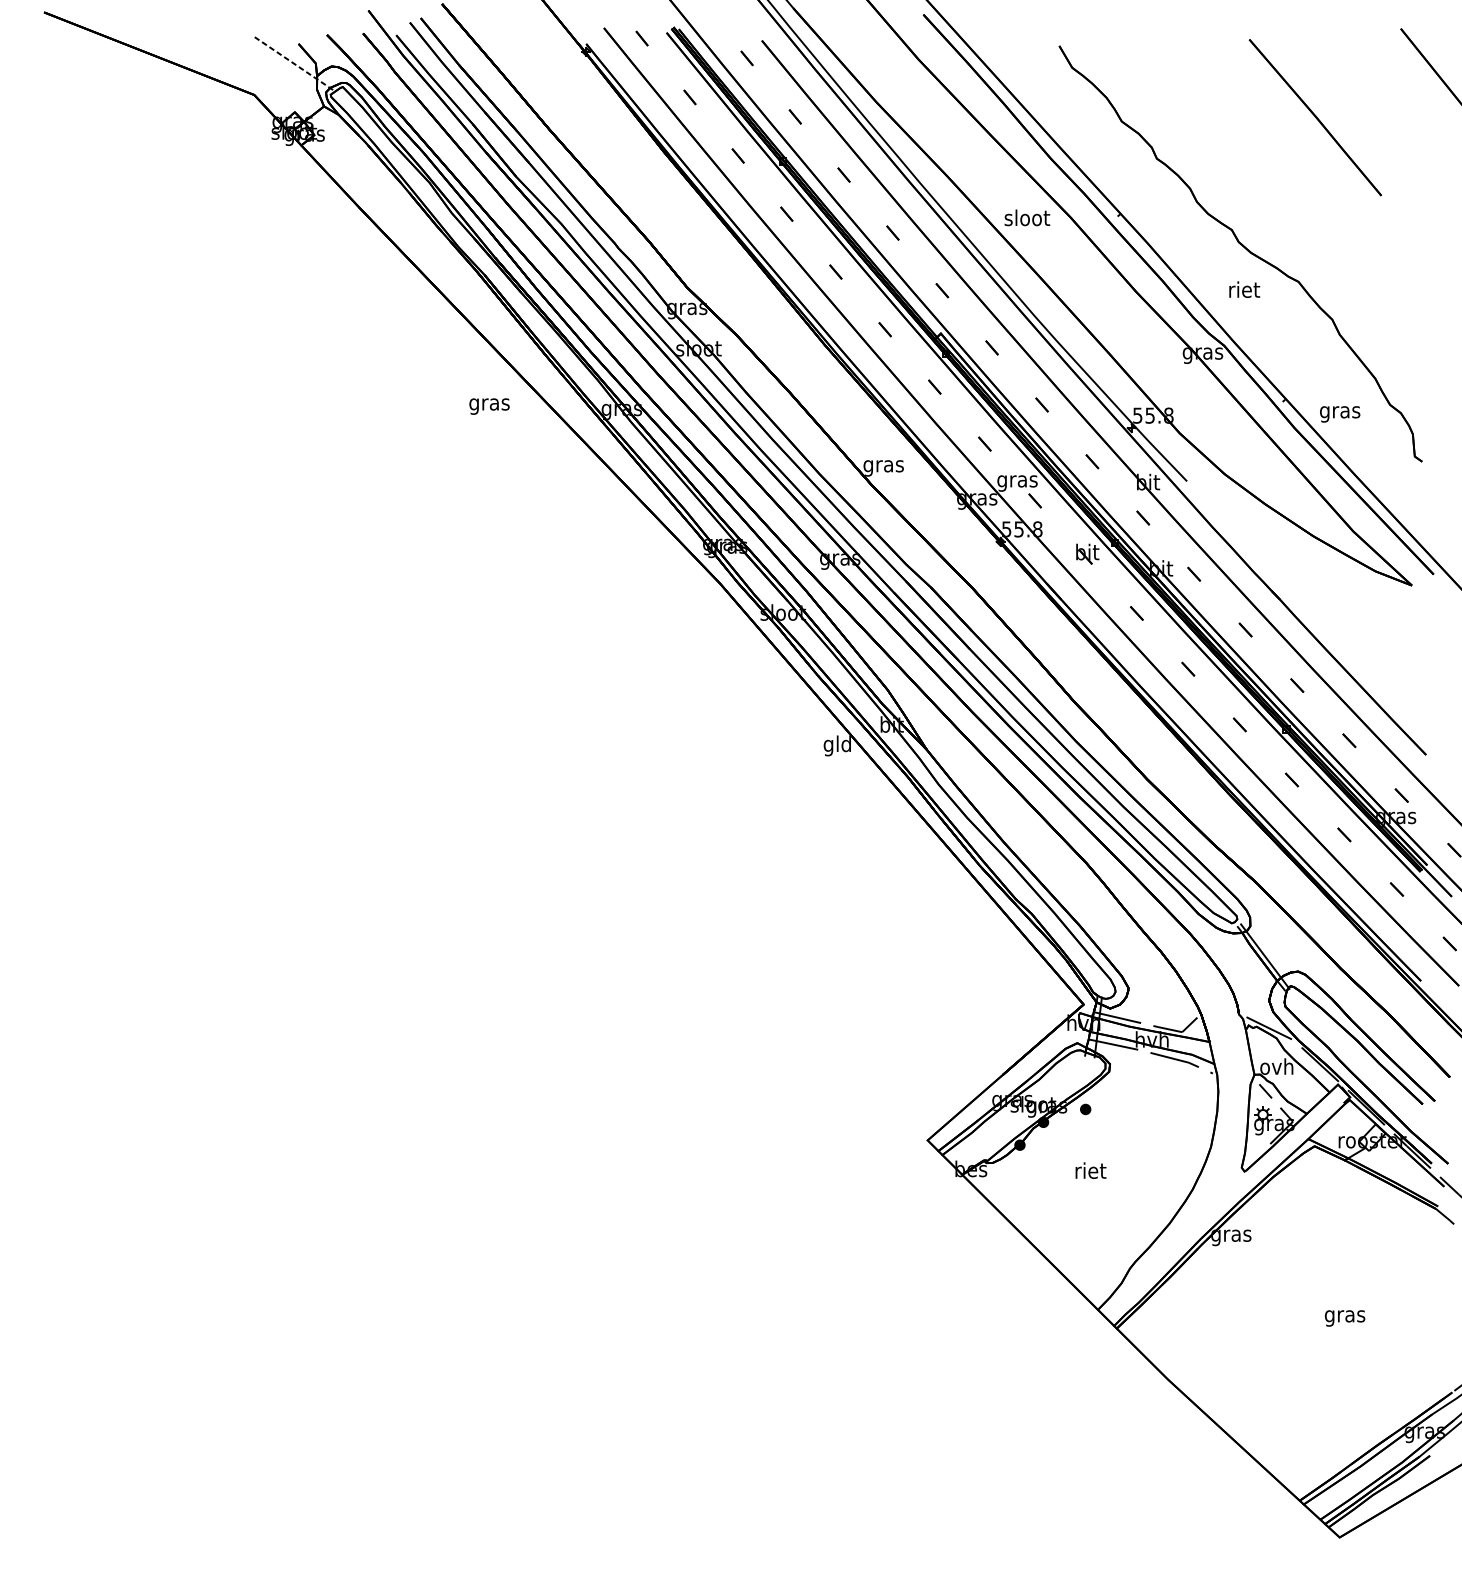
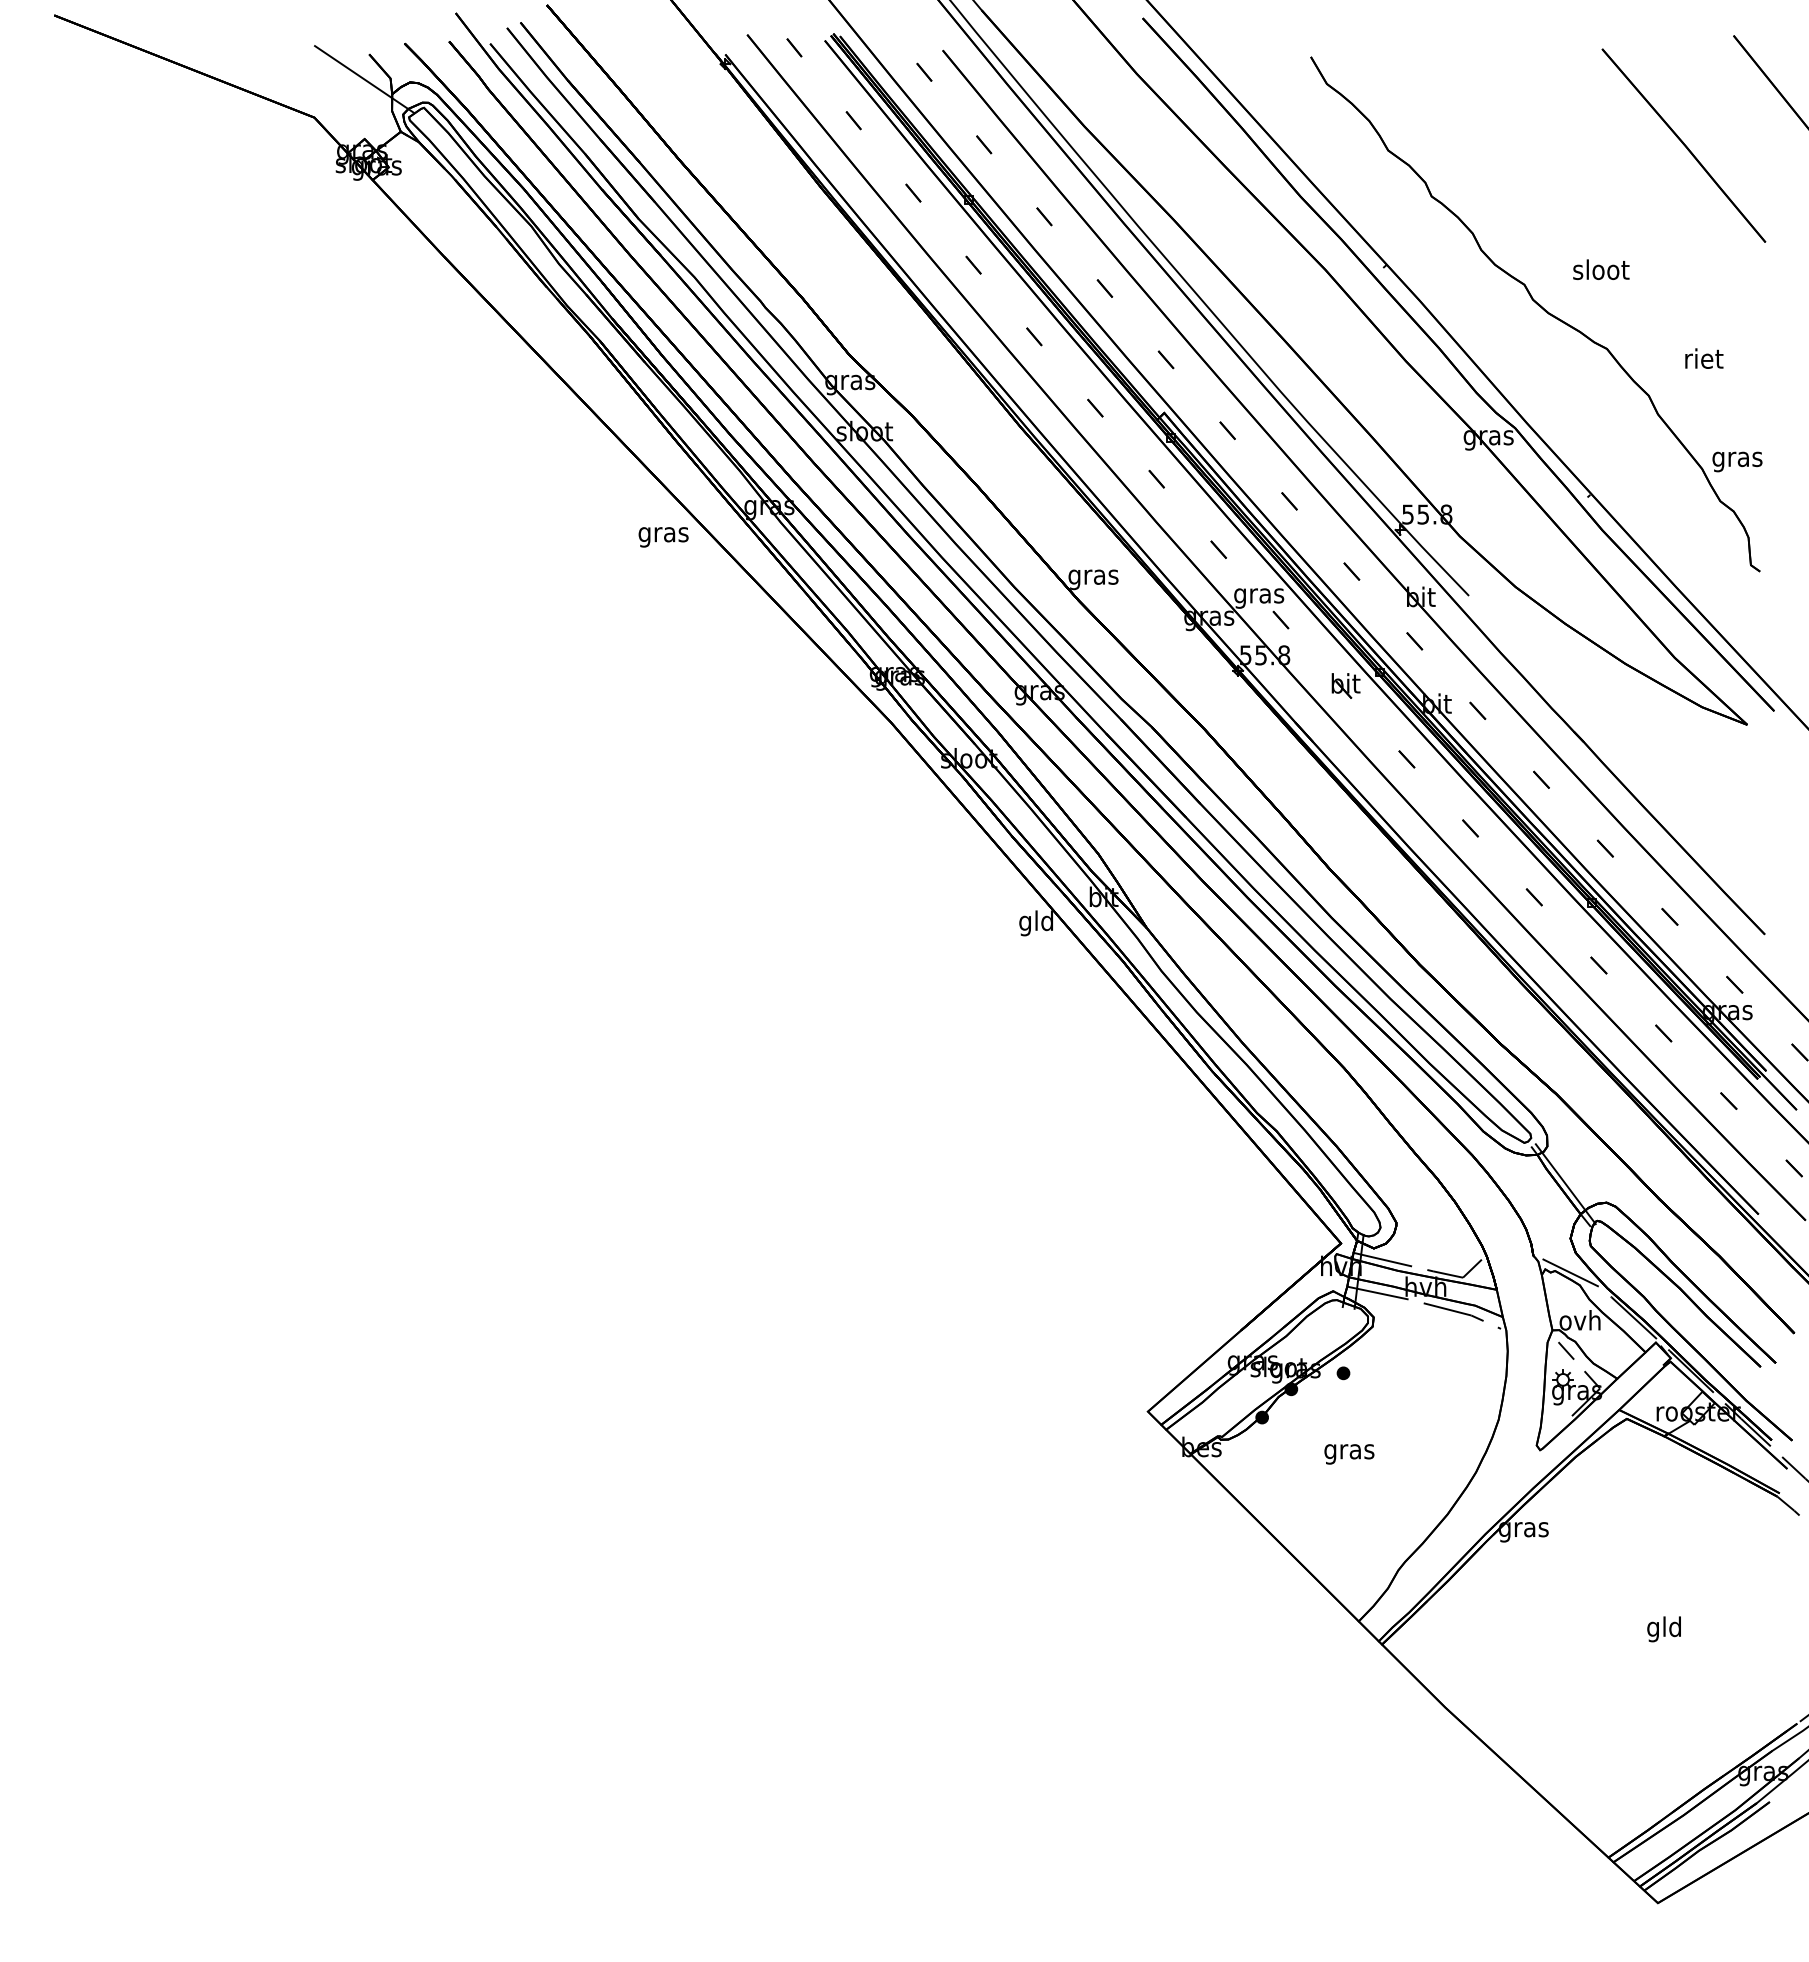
line: (294, 64) -> (364, 79), dashed -> solid
part: (1315, 117) -> (1683, 145), moved
text: (1027, 217) -> (1601, 269), moved
text: (1244, 289) -> (1704, 358), moved
text: (489, 406) -> (663, 537), moved
text: (1340, 413) -> (1737, 461), moved
text: (1090, 1172) -> (1349, 1451), riet -> gras
text: (1345, 1316) -> (1664, 1629), gras -> gld

